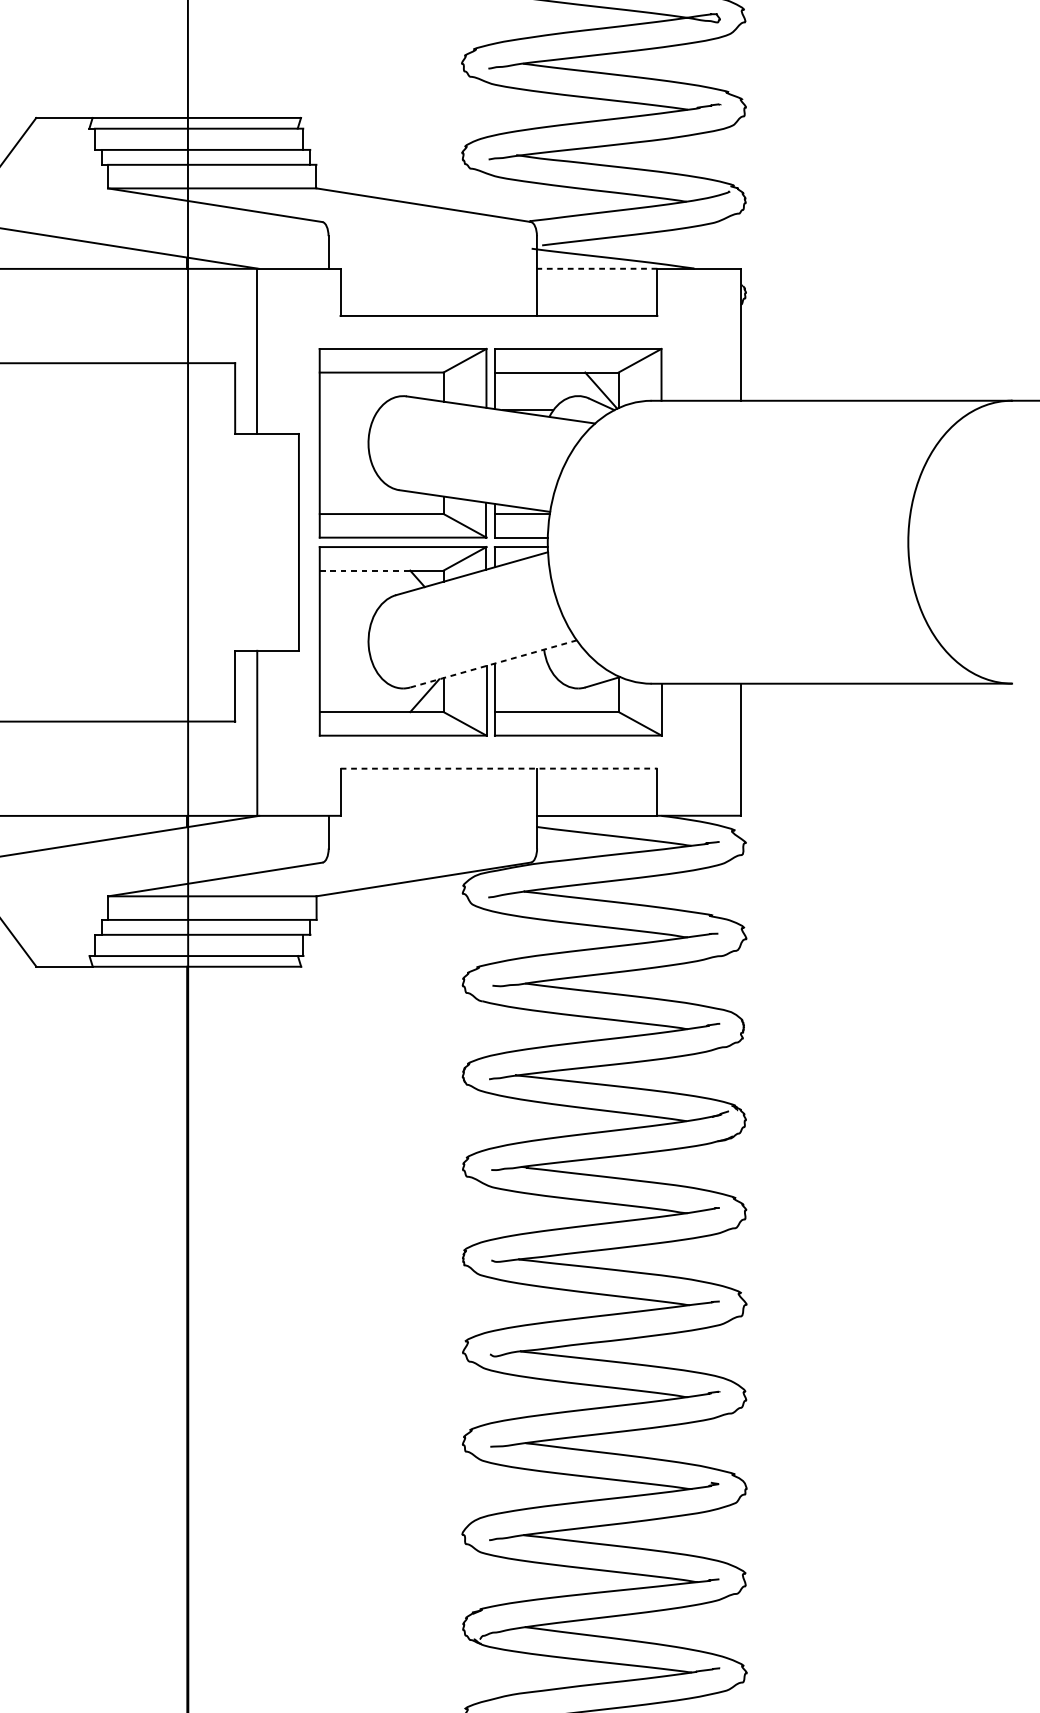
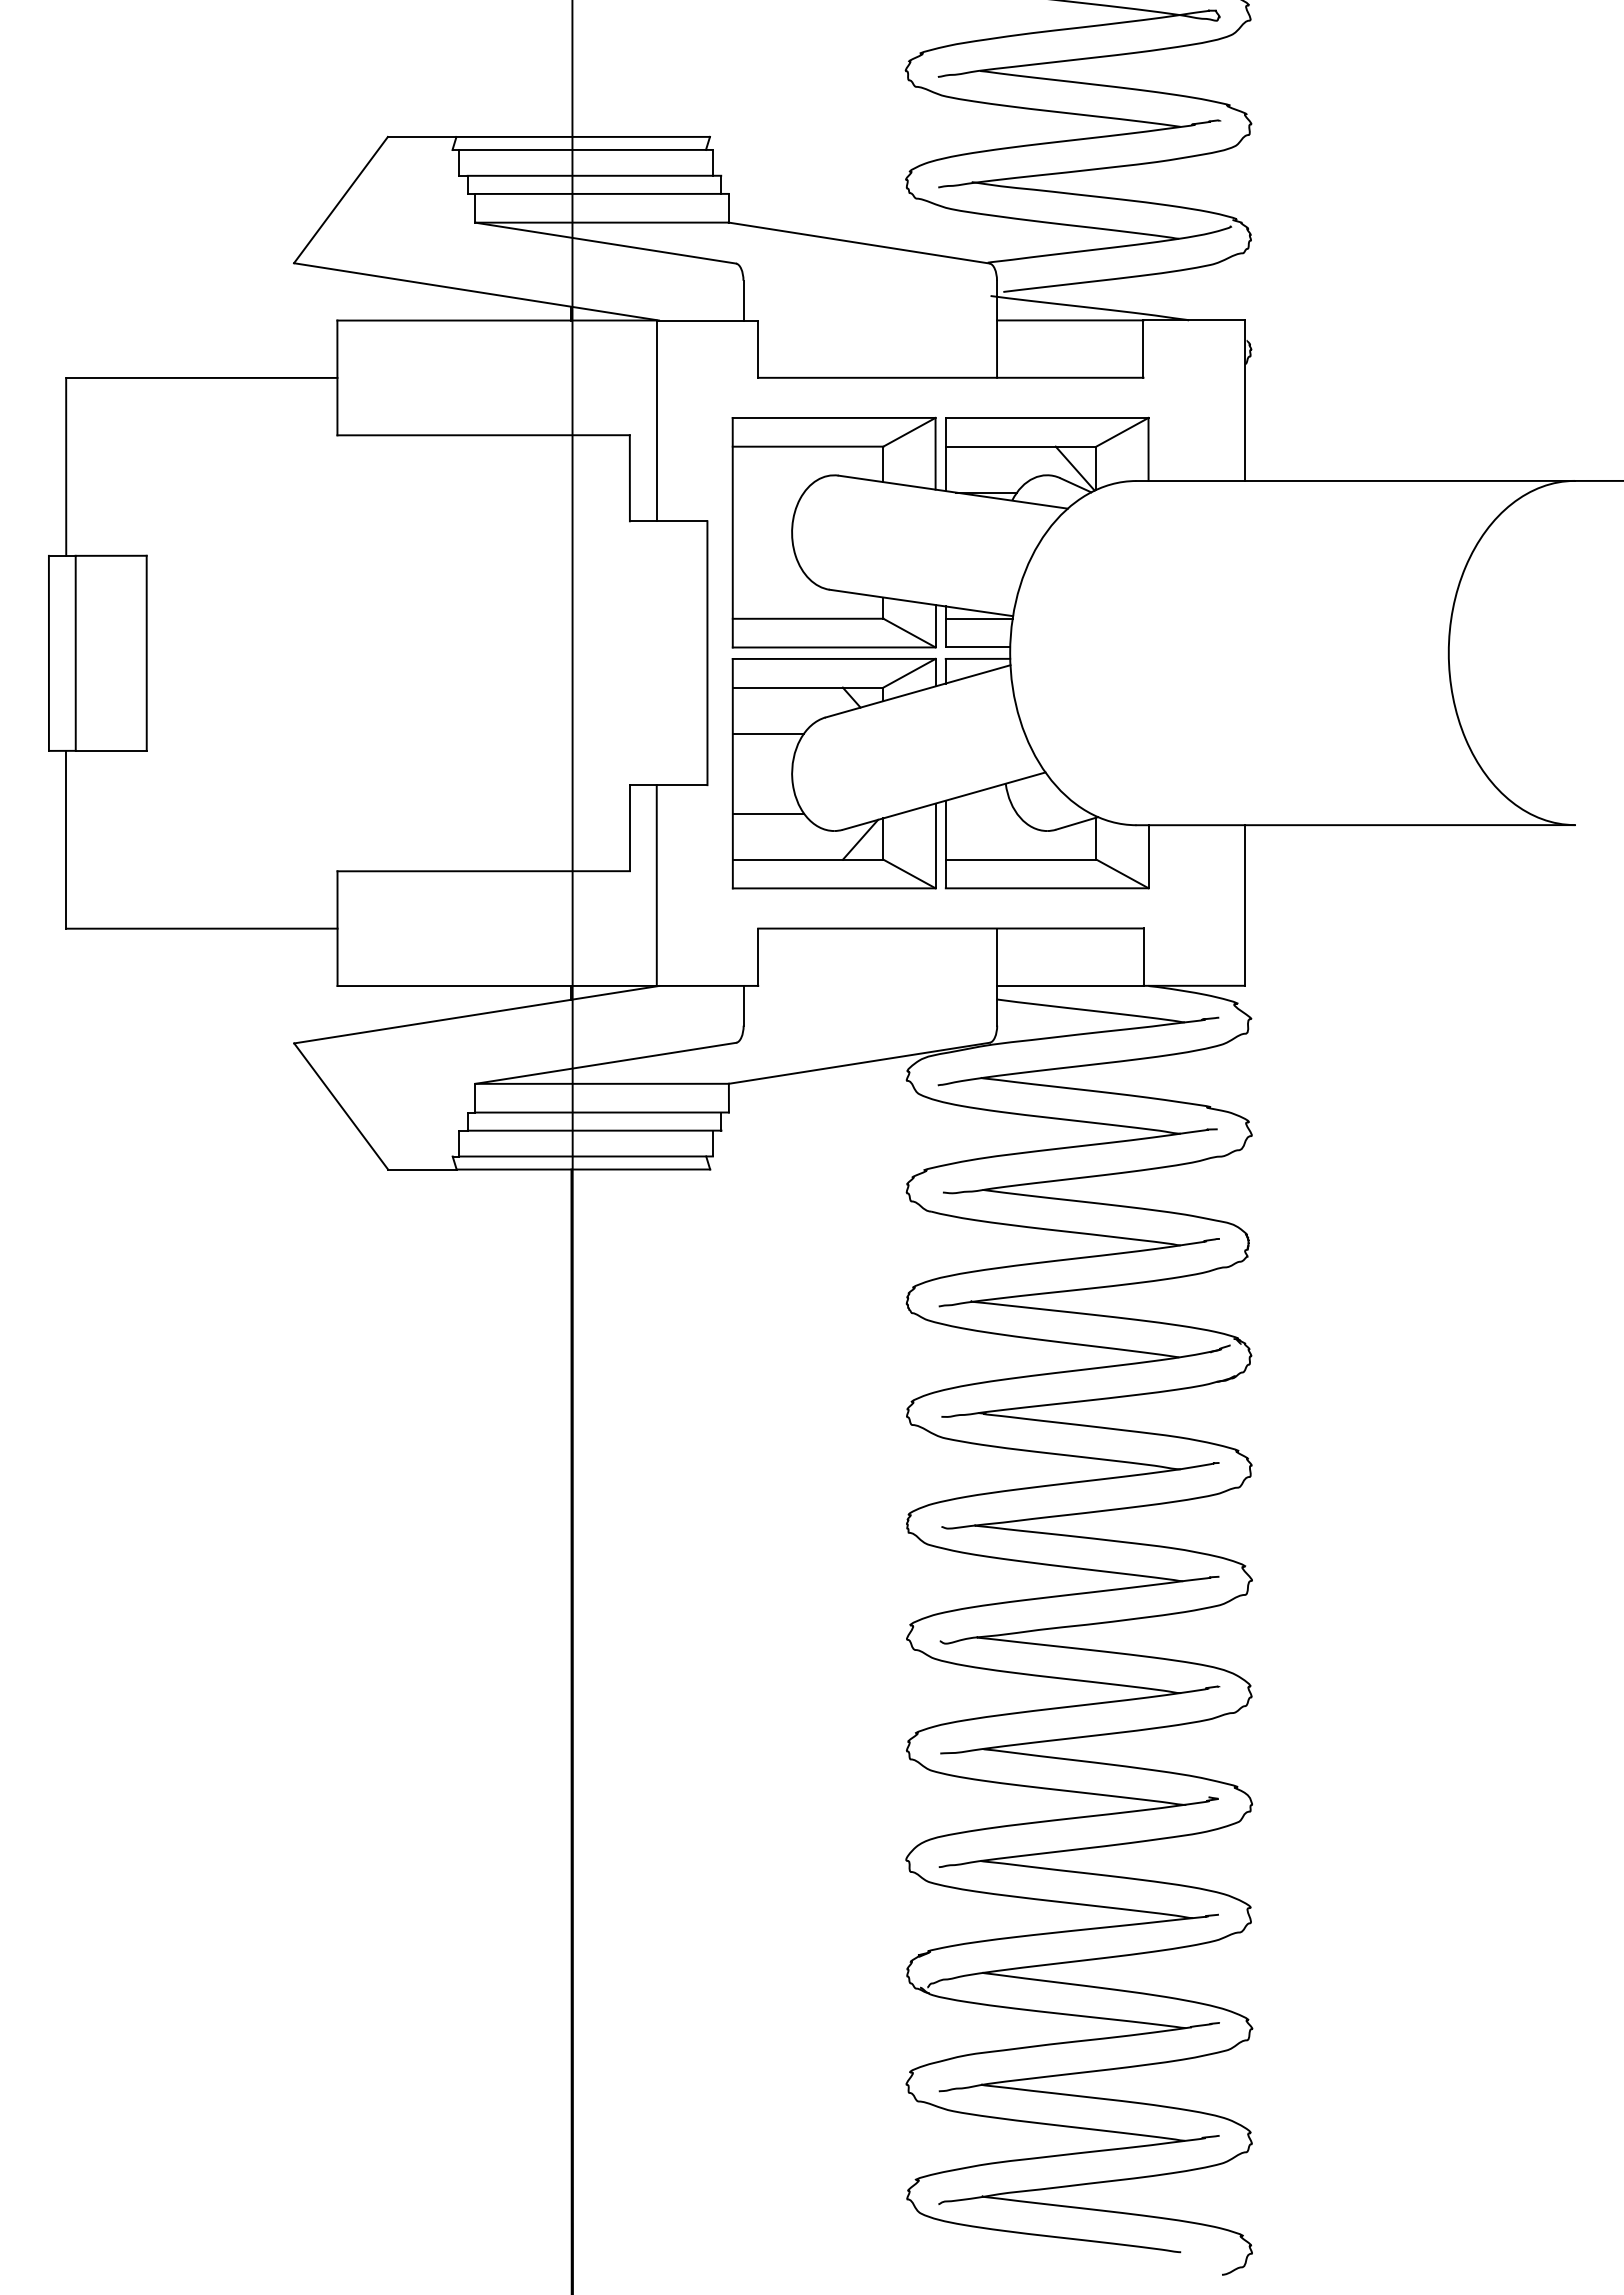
line: (596, 268) -> (1069, 320), dashed -> solid
line: (365, 570) -> (788, 687), dashed -> solid
line: (349, 608) -> (768, 733), added
line: (493, 664) -> (944, 801), dashed -> solid
line: (349, 674) -> (768, 813), added
line: (498, 768) -> (950, 928), dashed -> solid

